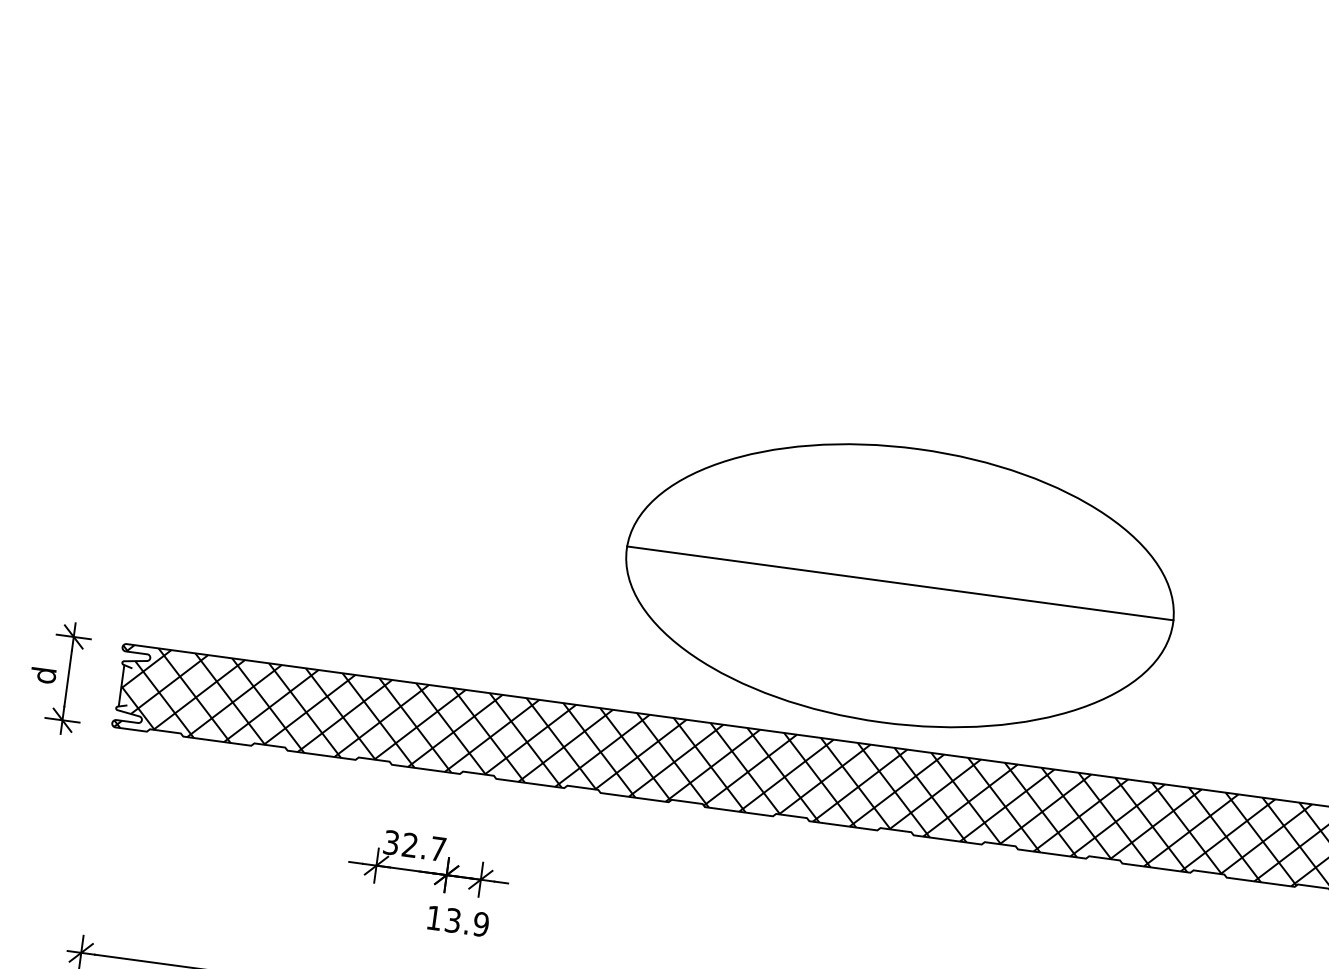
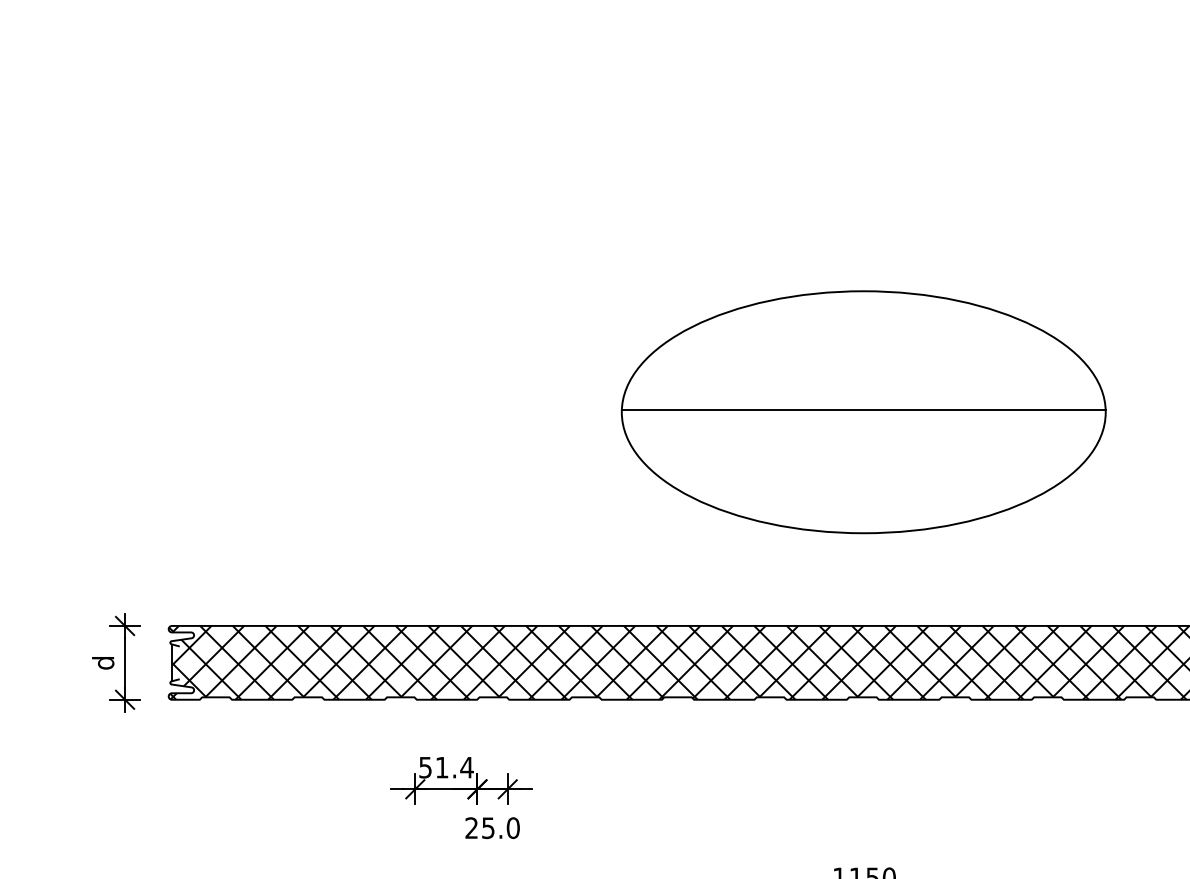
part: (899, 585) -> (863, 412), moved
text: (415, 845) -> (446, 767), 32.7 -> 51.4
text: (457, 921) -> (492, 828), 13.9 -> 25.0

